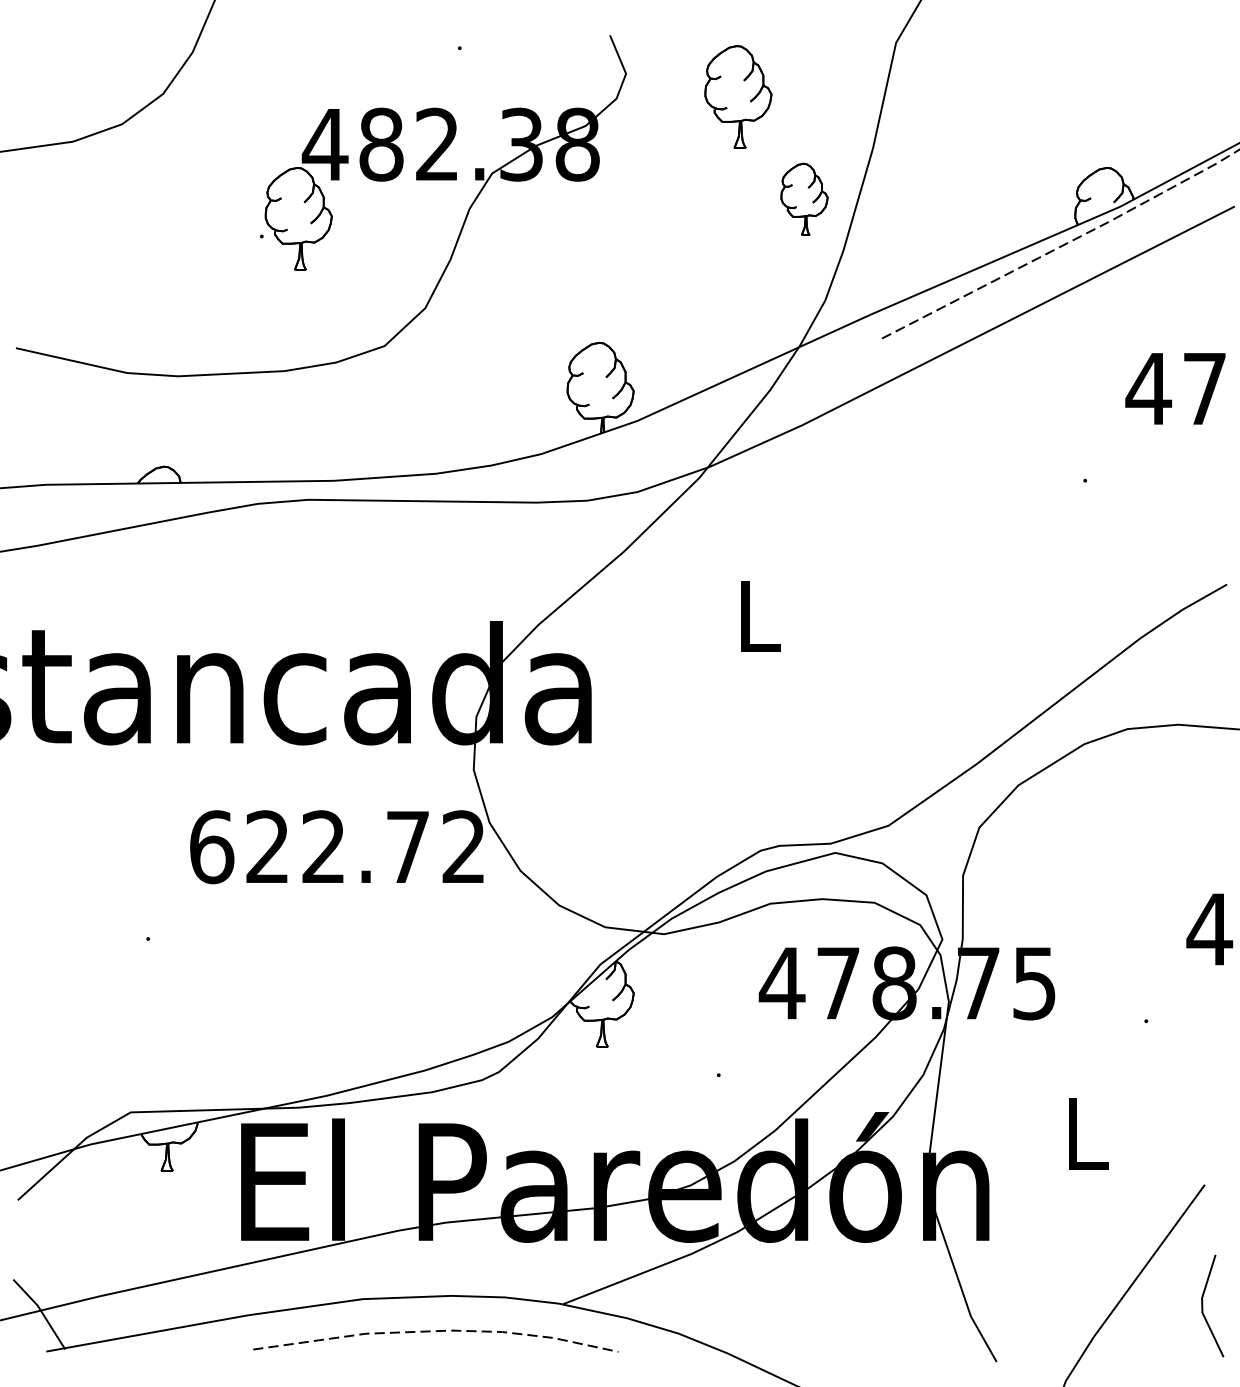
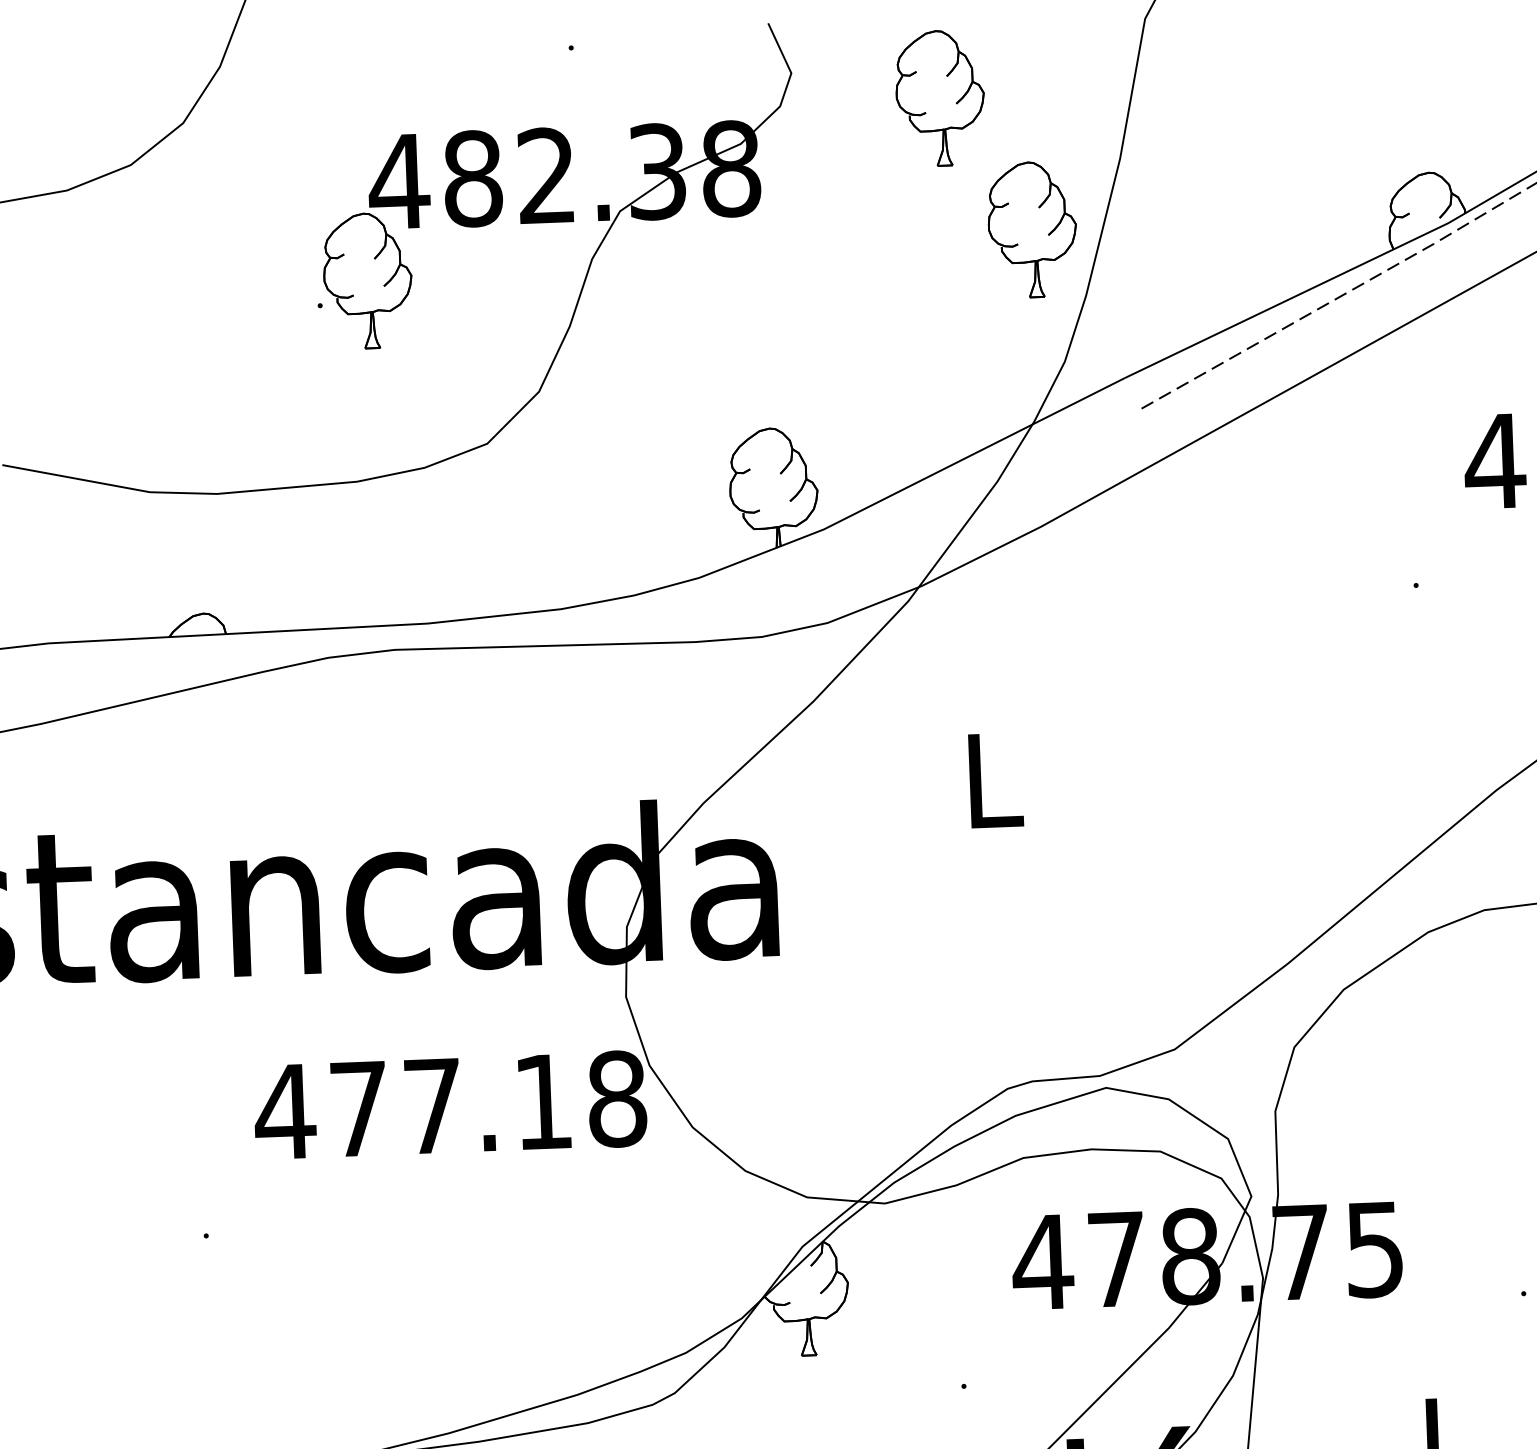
part: (804, 199) -> (1032, 229), size x1.43
text: (337, 847) -> (450, 1105), 622.72 -> 477.18

